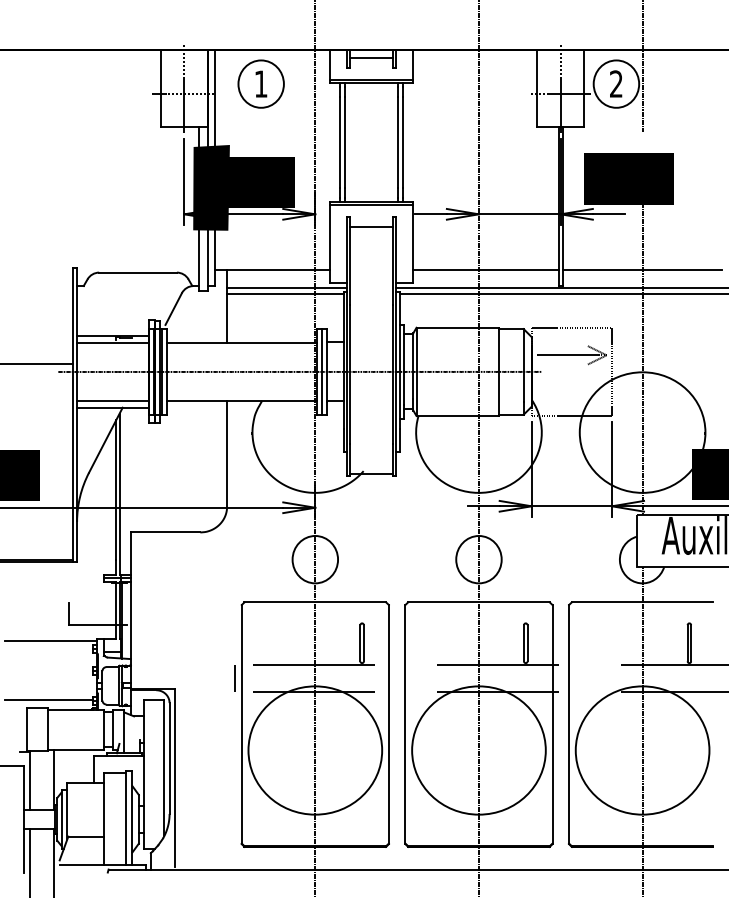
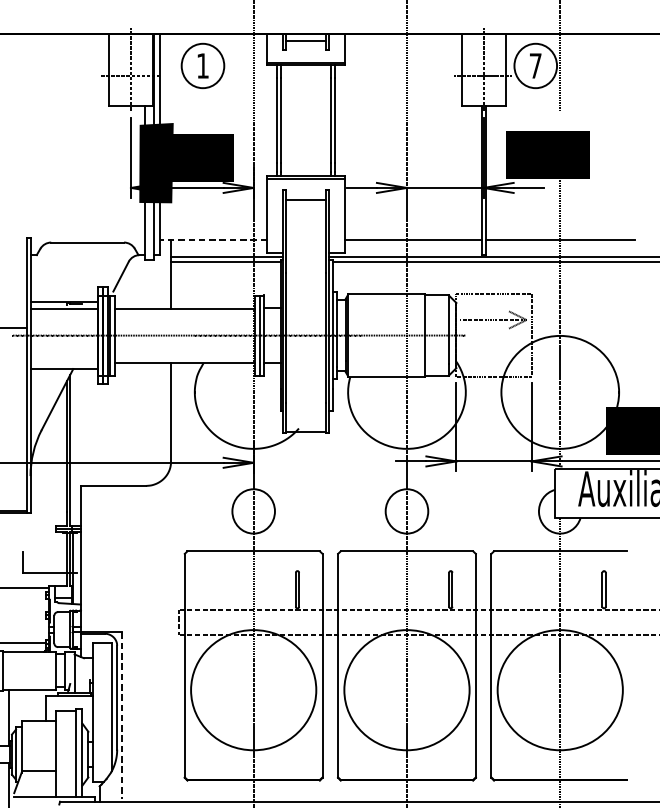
text: (616, 83) -> (535, 65), 2 -> 7
line: (271, 269) -> (212, 239), solid -> dashed
line: (113, 400) -> (64, 362), removed
line: (174, 778) -> (121, 716), solid -> dashed

